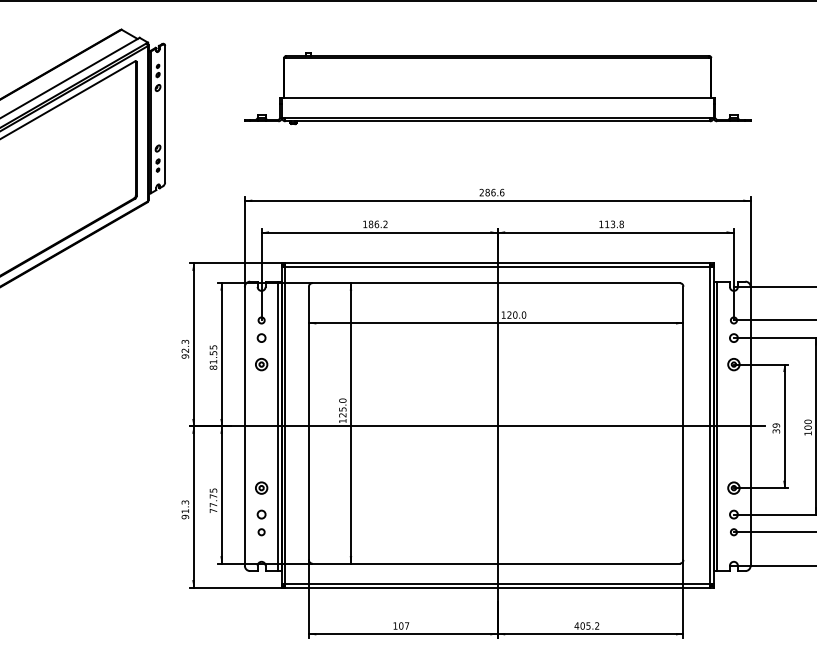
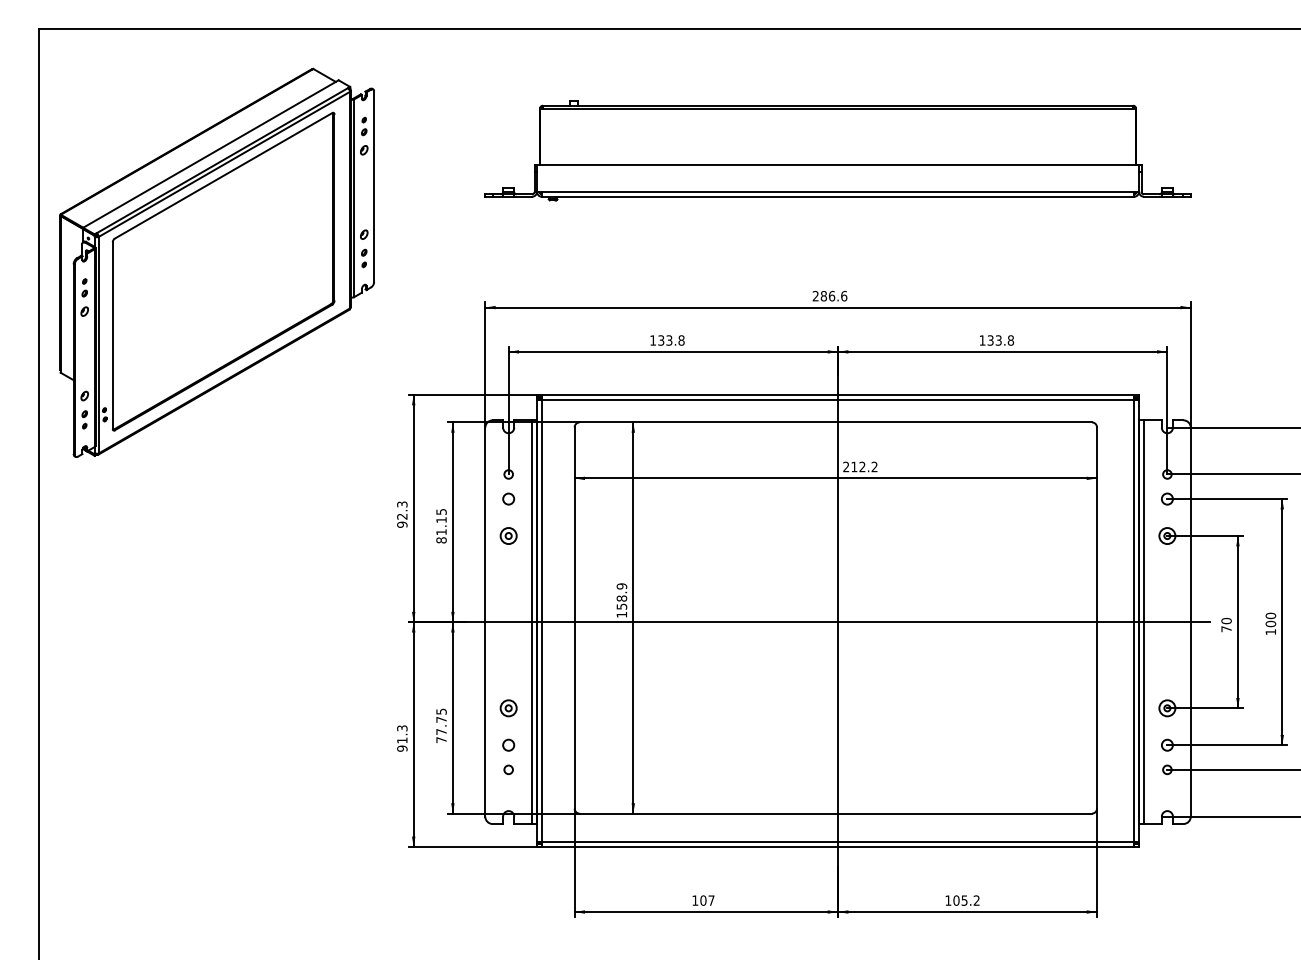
text: (378, 224) -> (671, 340), 186.2 -> 133.8
text: (607, 224) -> (990, 340), 113.8 -> 133.8
text: (513, 314) -> (860, 466), 120.0 -> 212.2
text: (213, 353) -> (441, 520), 81.55 -> 81.15
text: (342, 407) -> (621, 596), 125.0 -> 158.9
text: (776, 428) -> (1226, 625), 39 -> 70
text: (576, 625) -> (948, 900), 405.2 -> 105.2

